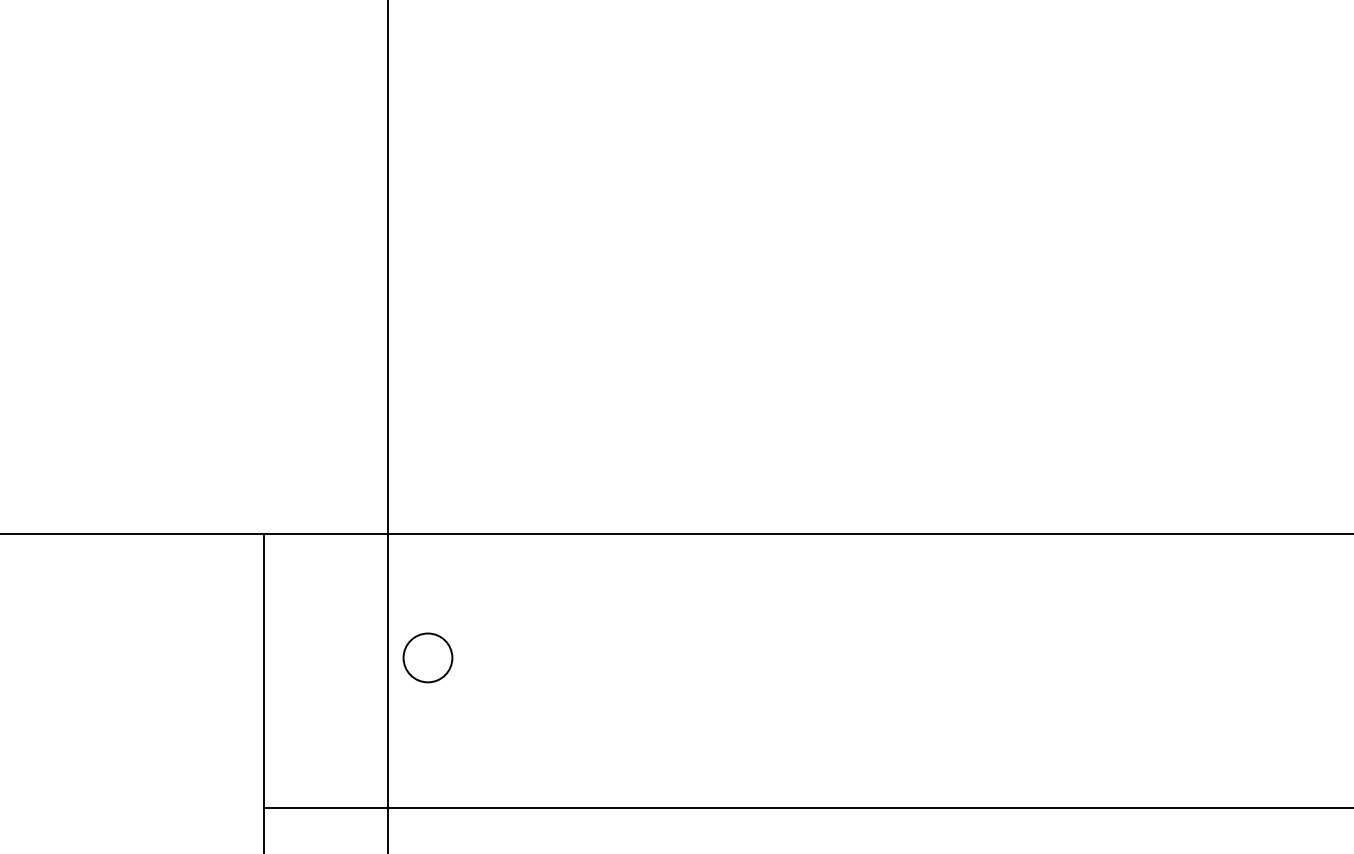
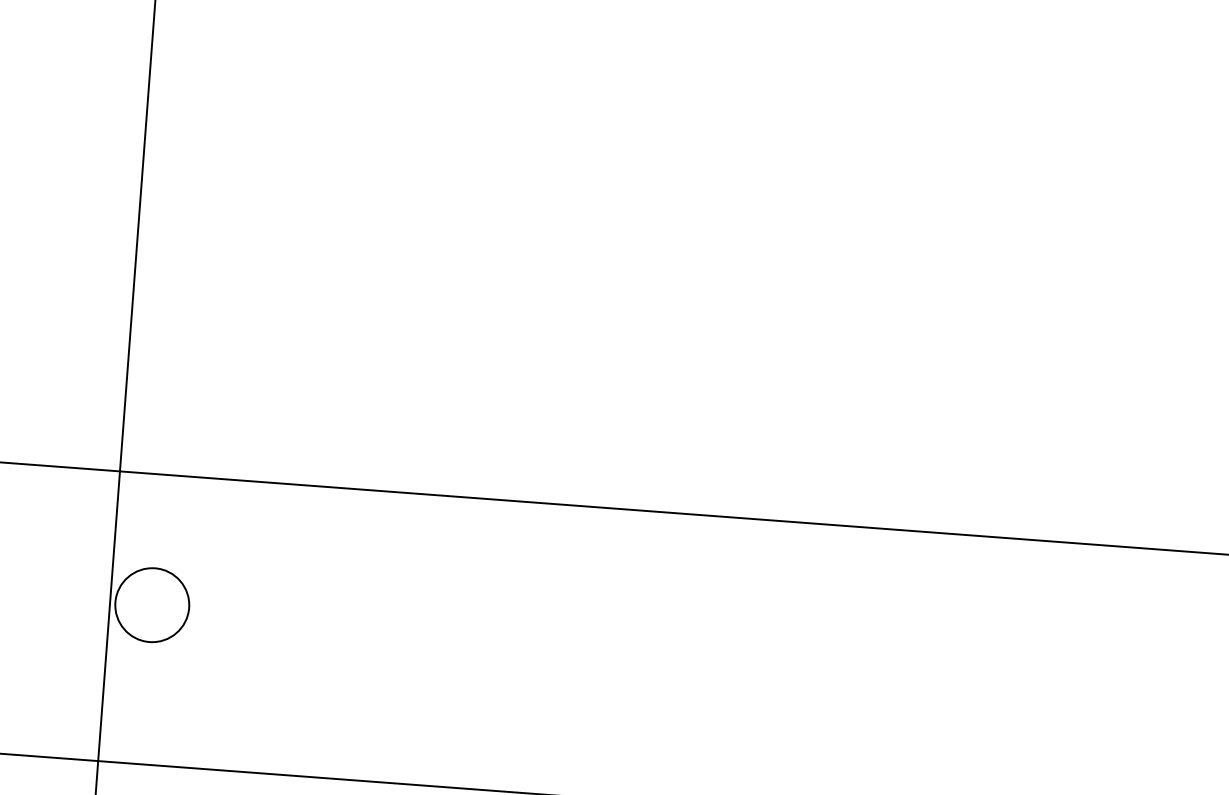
circle: (427, 657) -> (151, 604), size x1.43

